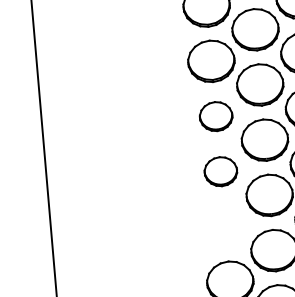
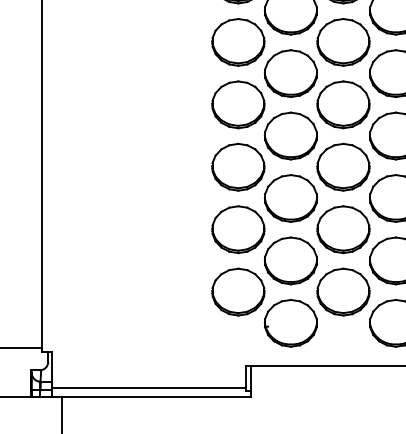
part: (216, 116) -> (238, 104), size x1.43
part: (220, 171) -> (238, 166), size x1.43
part: (225, 226) -> (238, 229), added

